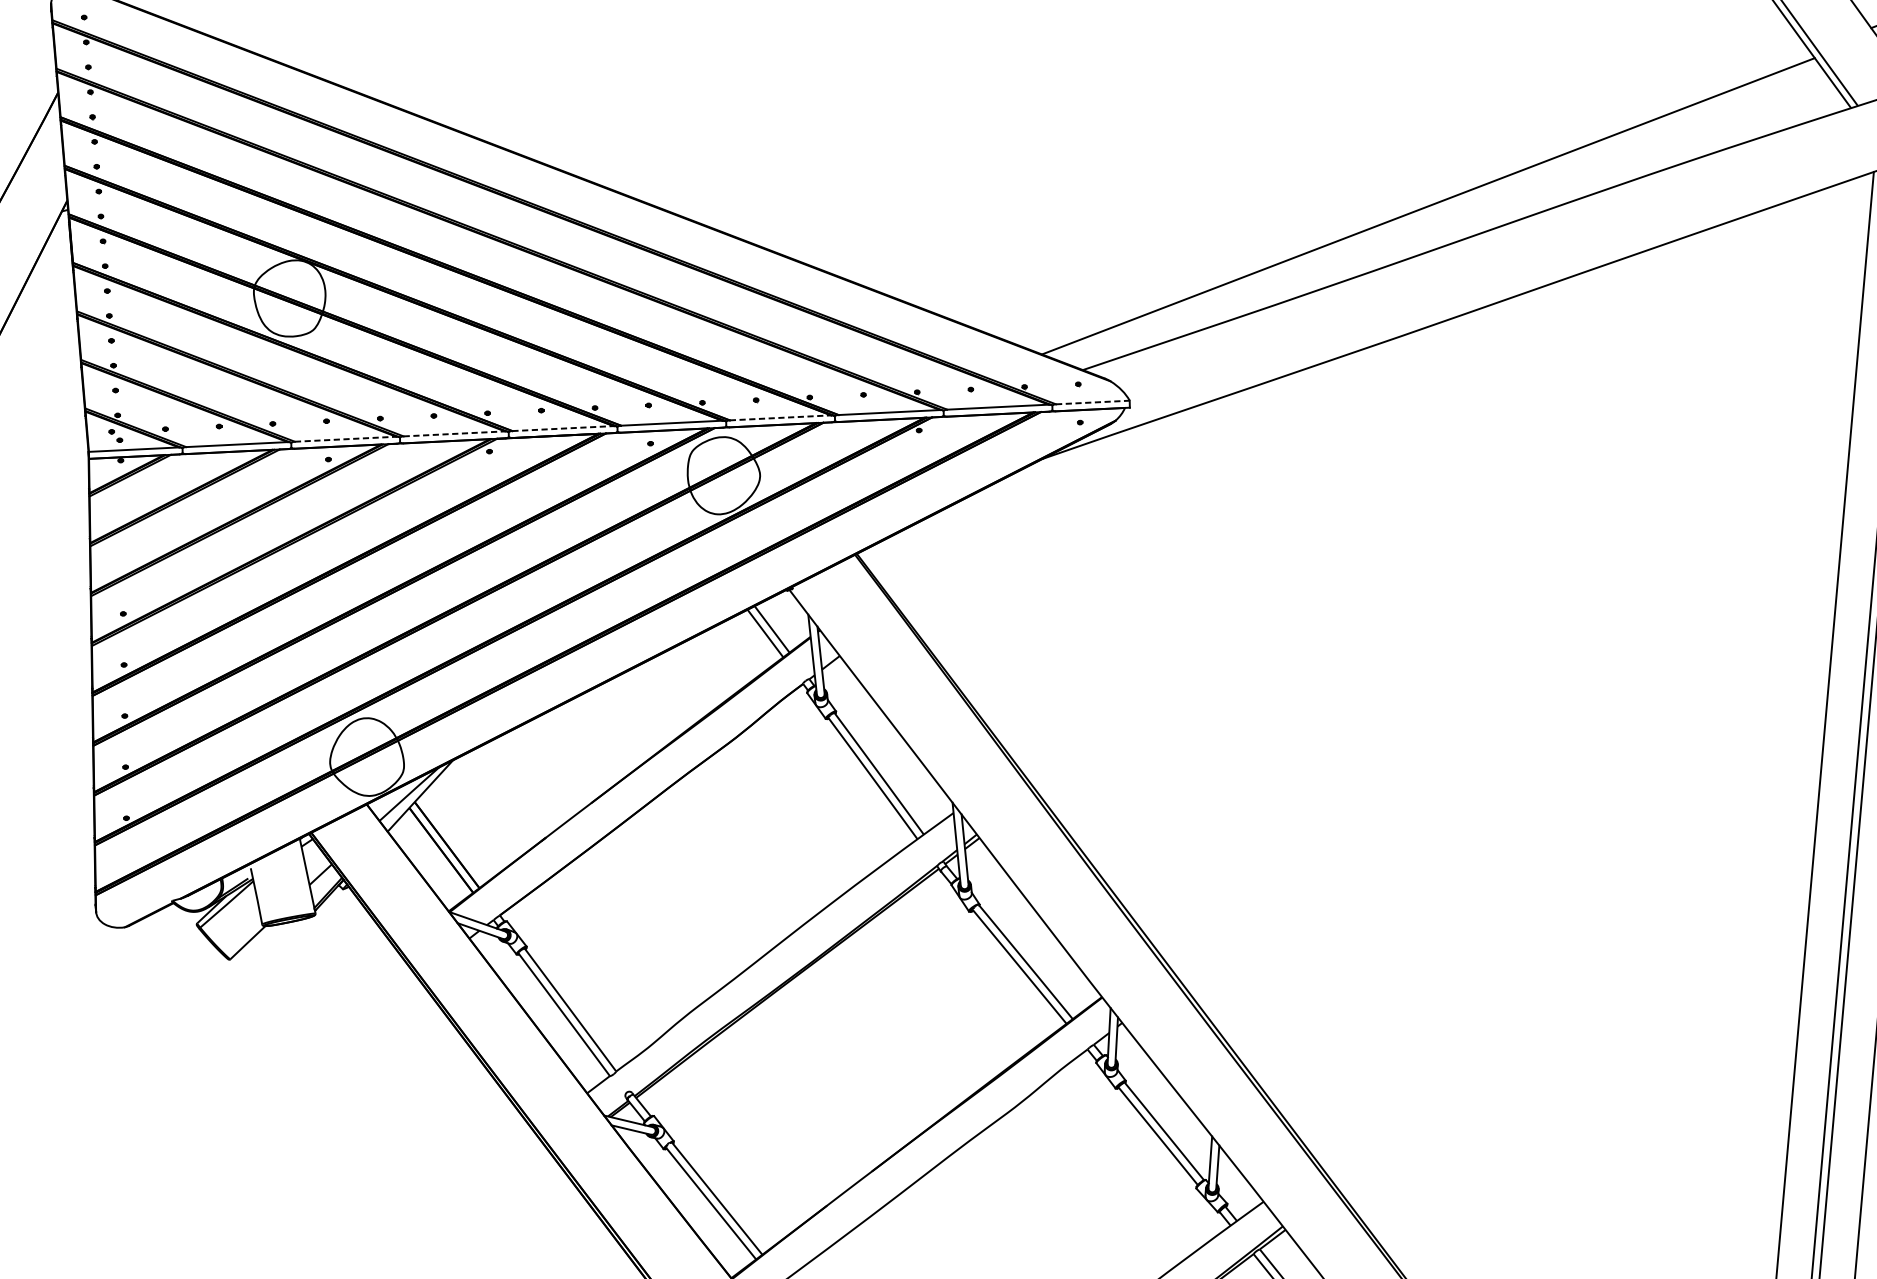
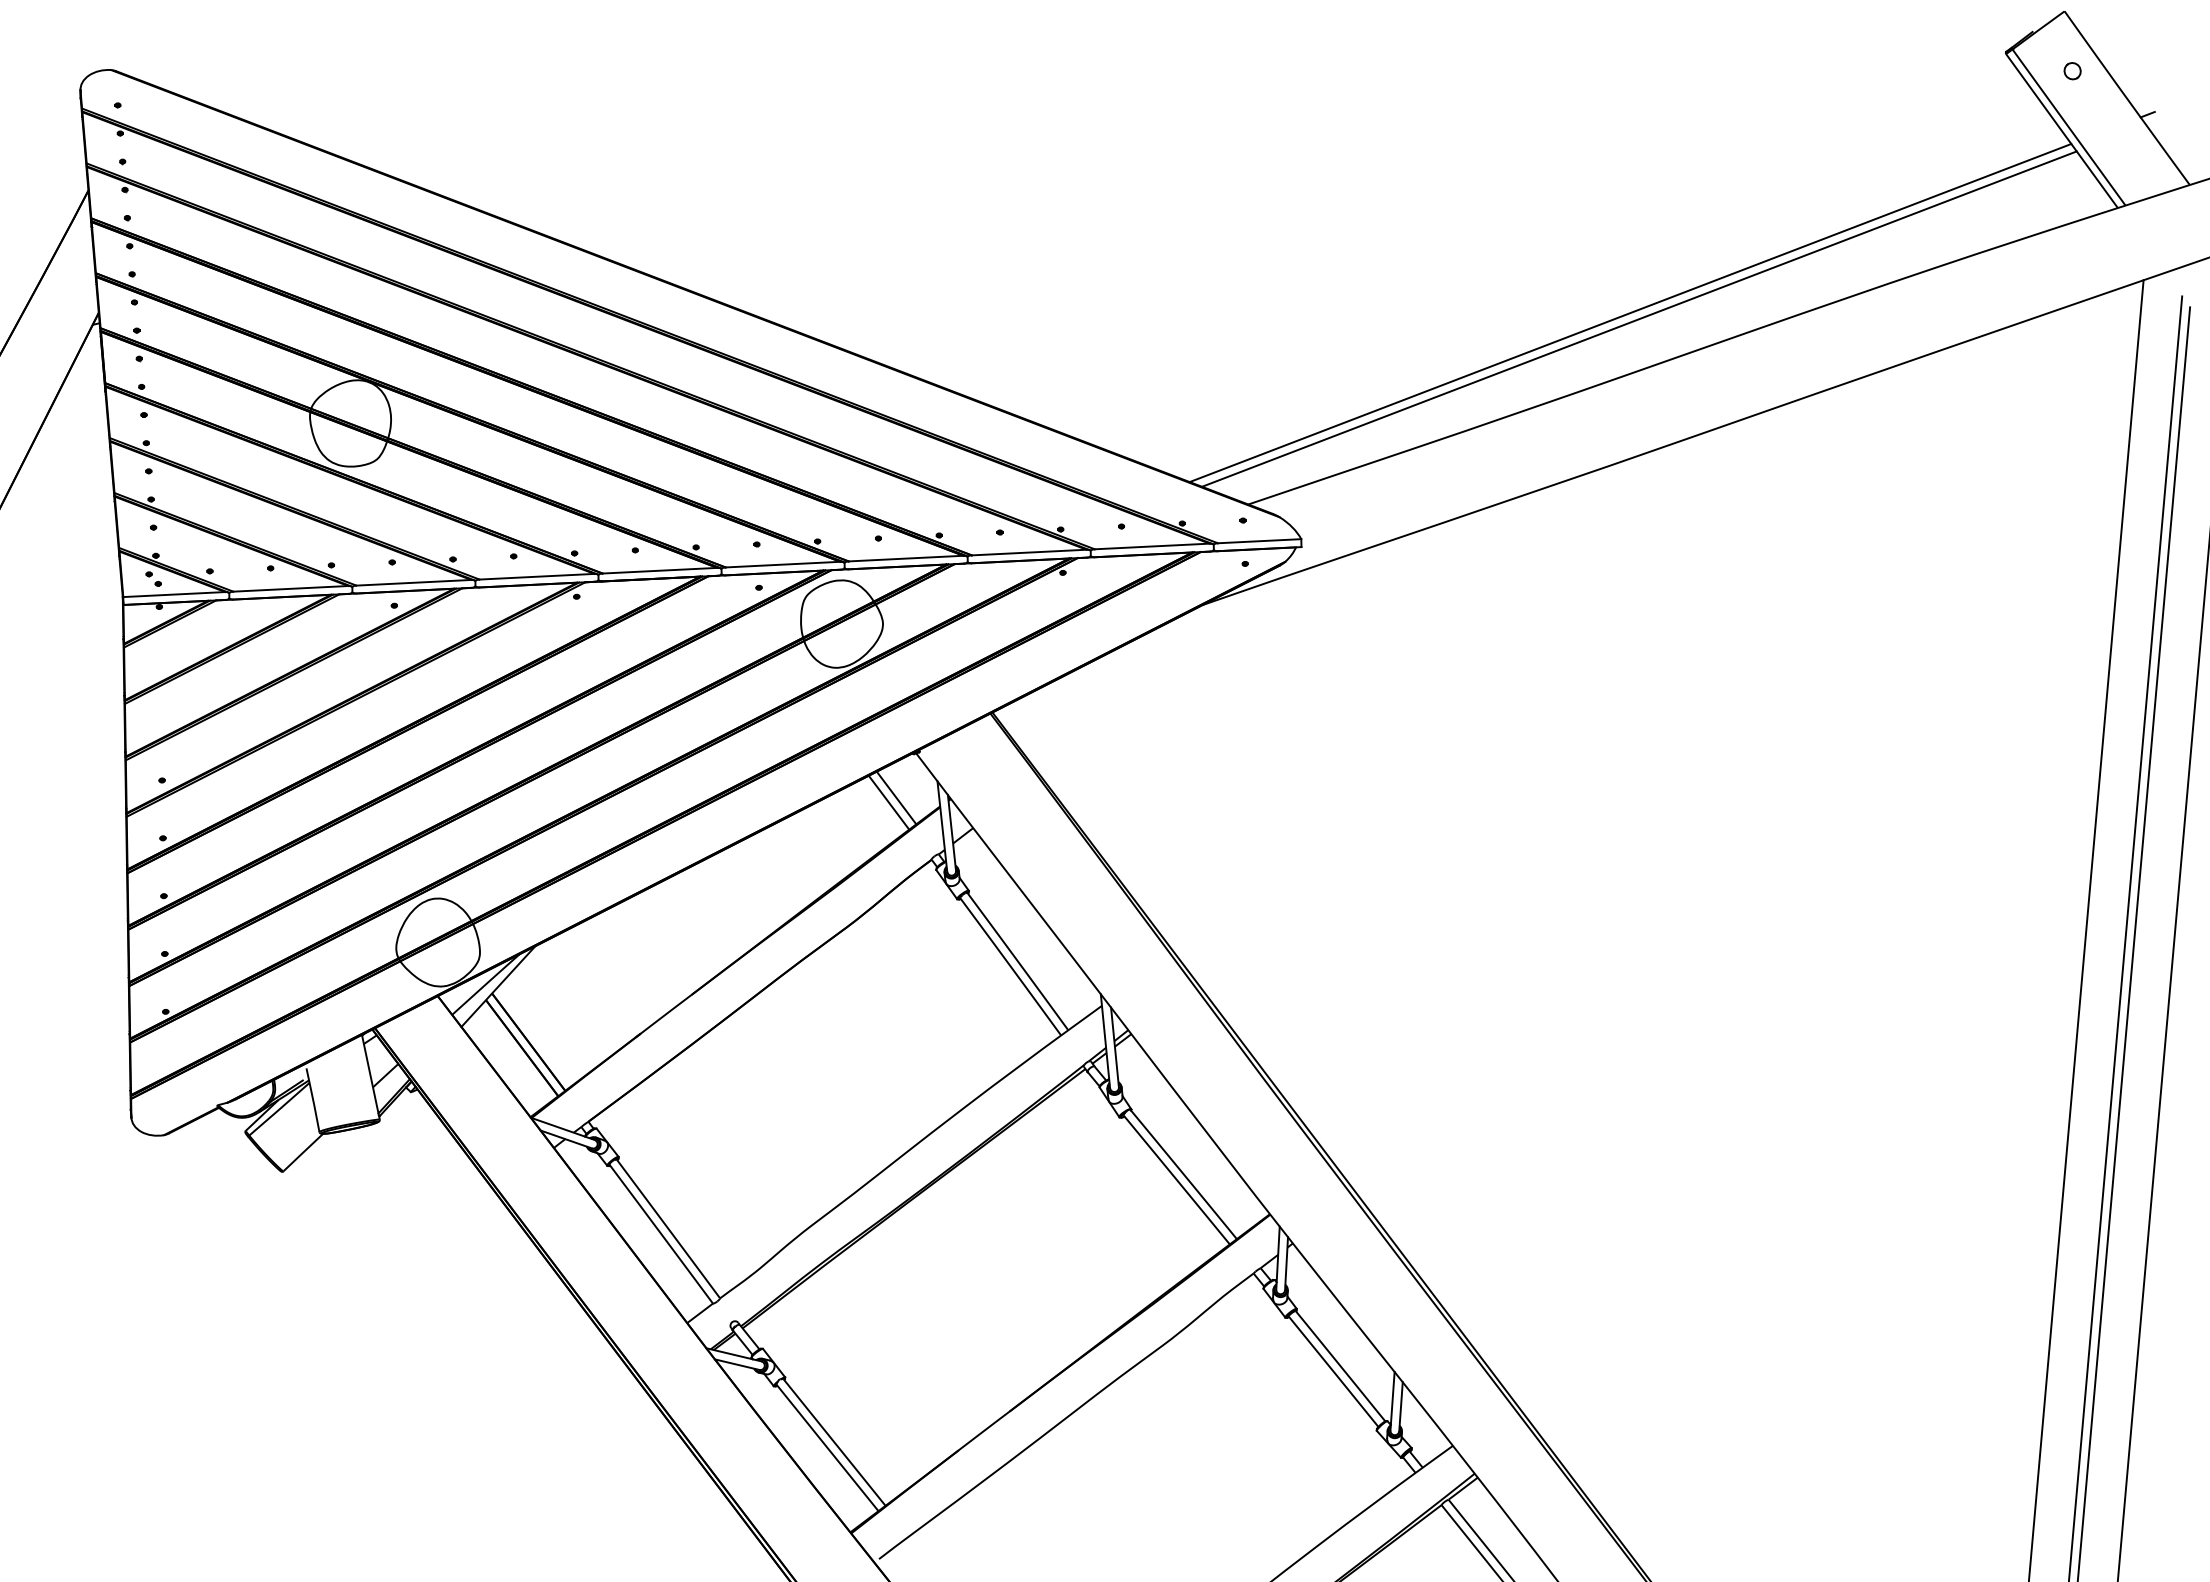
line: (1420, 200) -> (1630, 312), added
line: (1092, 402) -> (1259, 541), dashed -> solid
line: (780, 417) -> (906, 558), dashed -> solid
line: (563, 428) -> (660, 570), dashed -> solid
line: (454, 433) -> (537, 576), dashed -> solid
line: (346, 438) -> (414, 582), dashed -> solid

